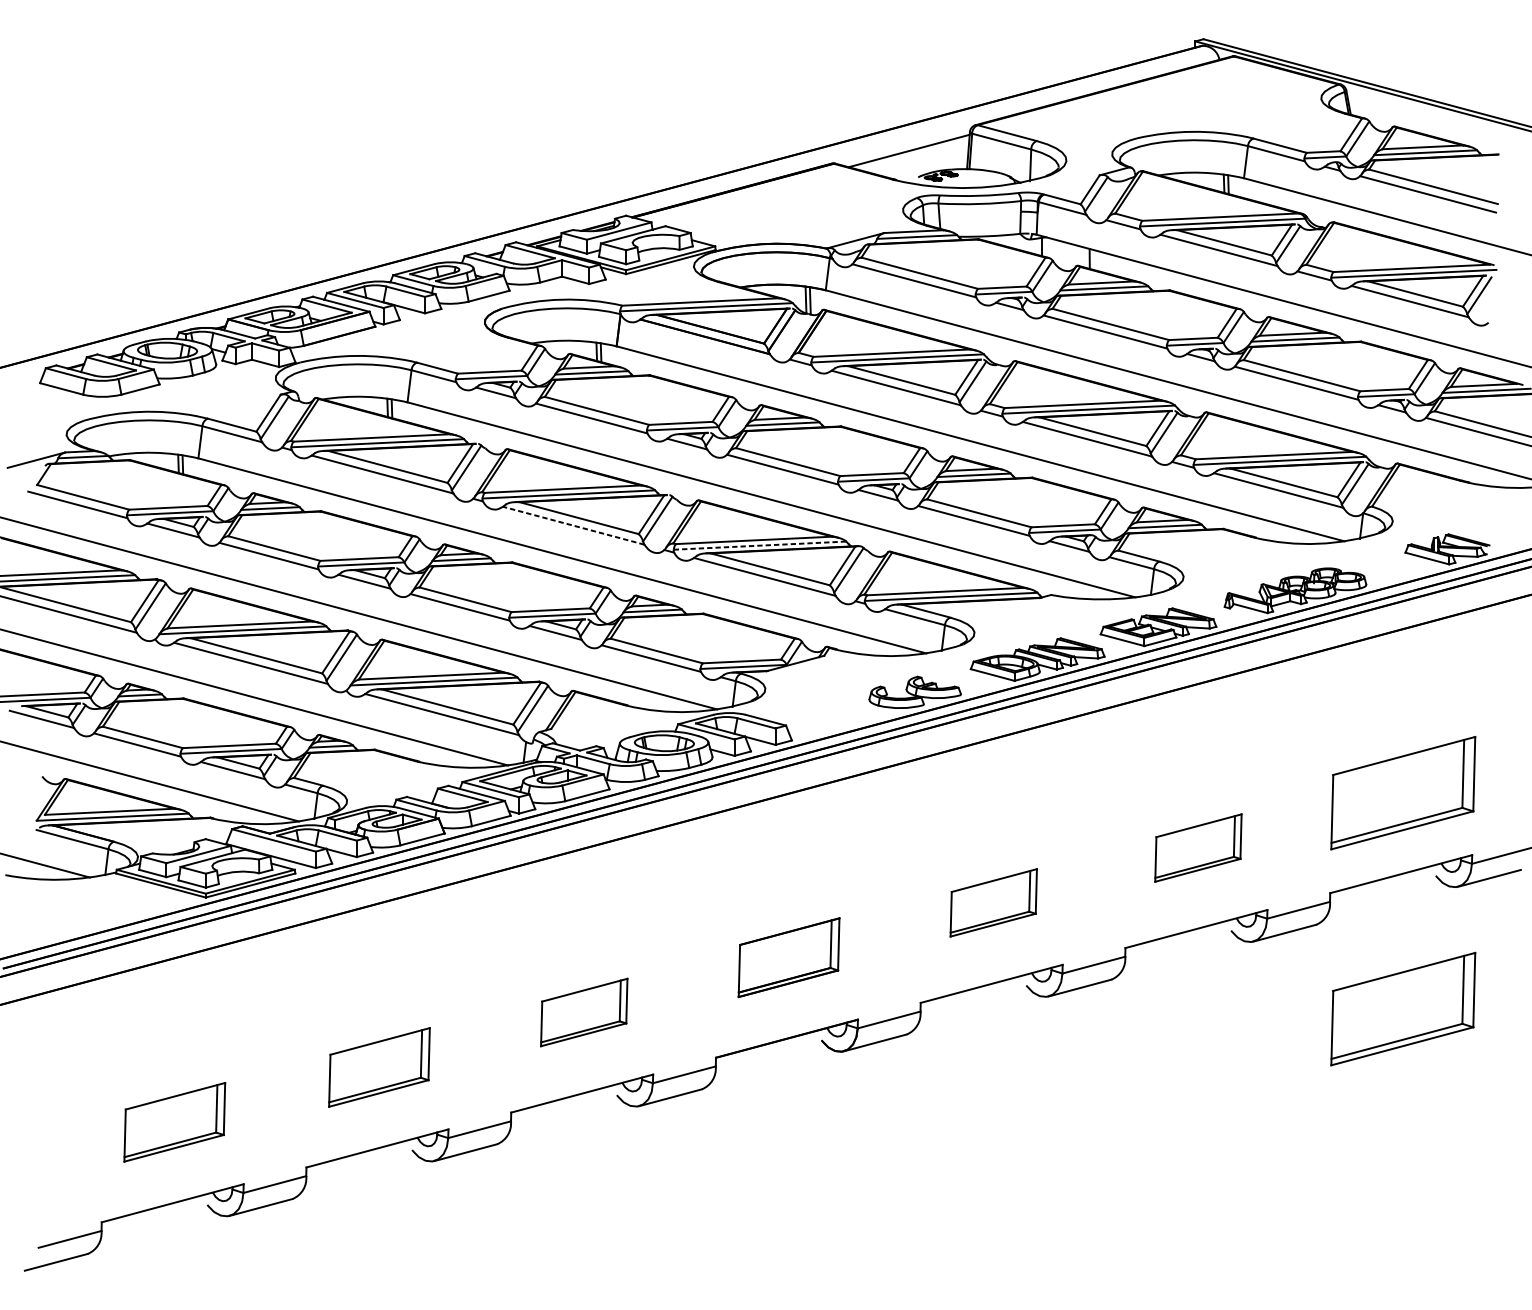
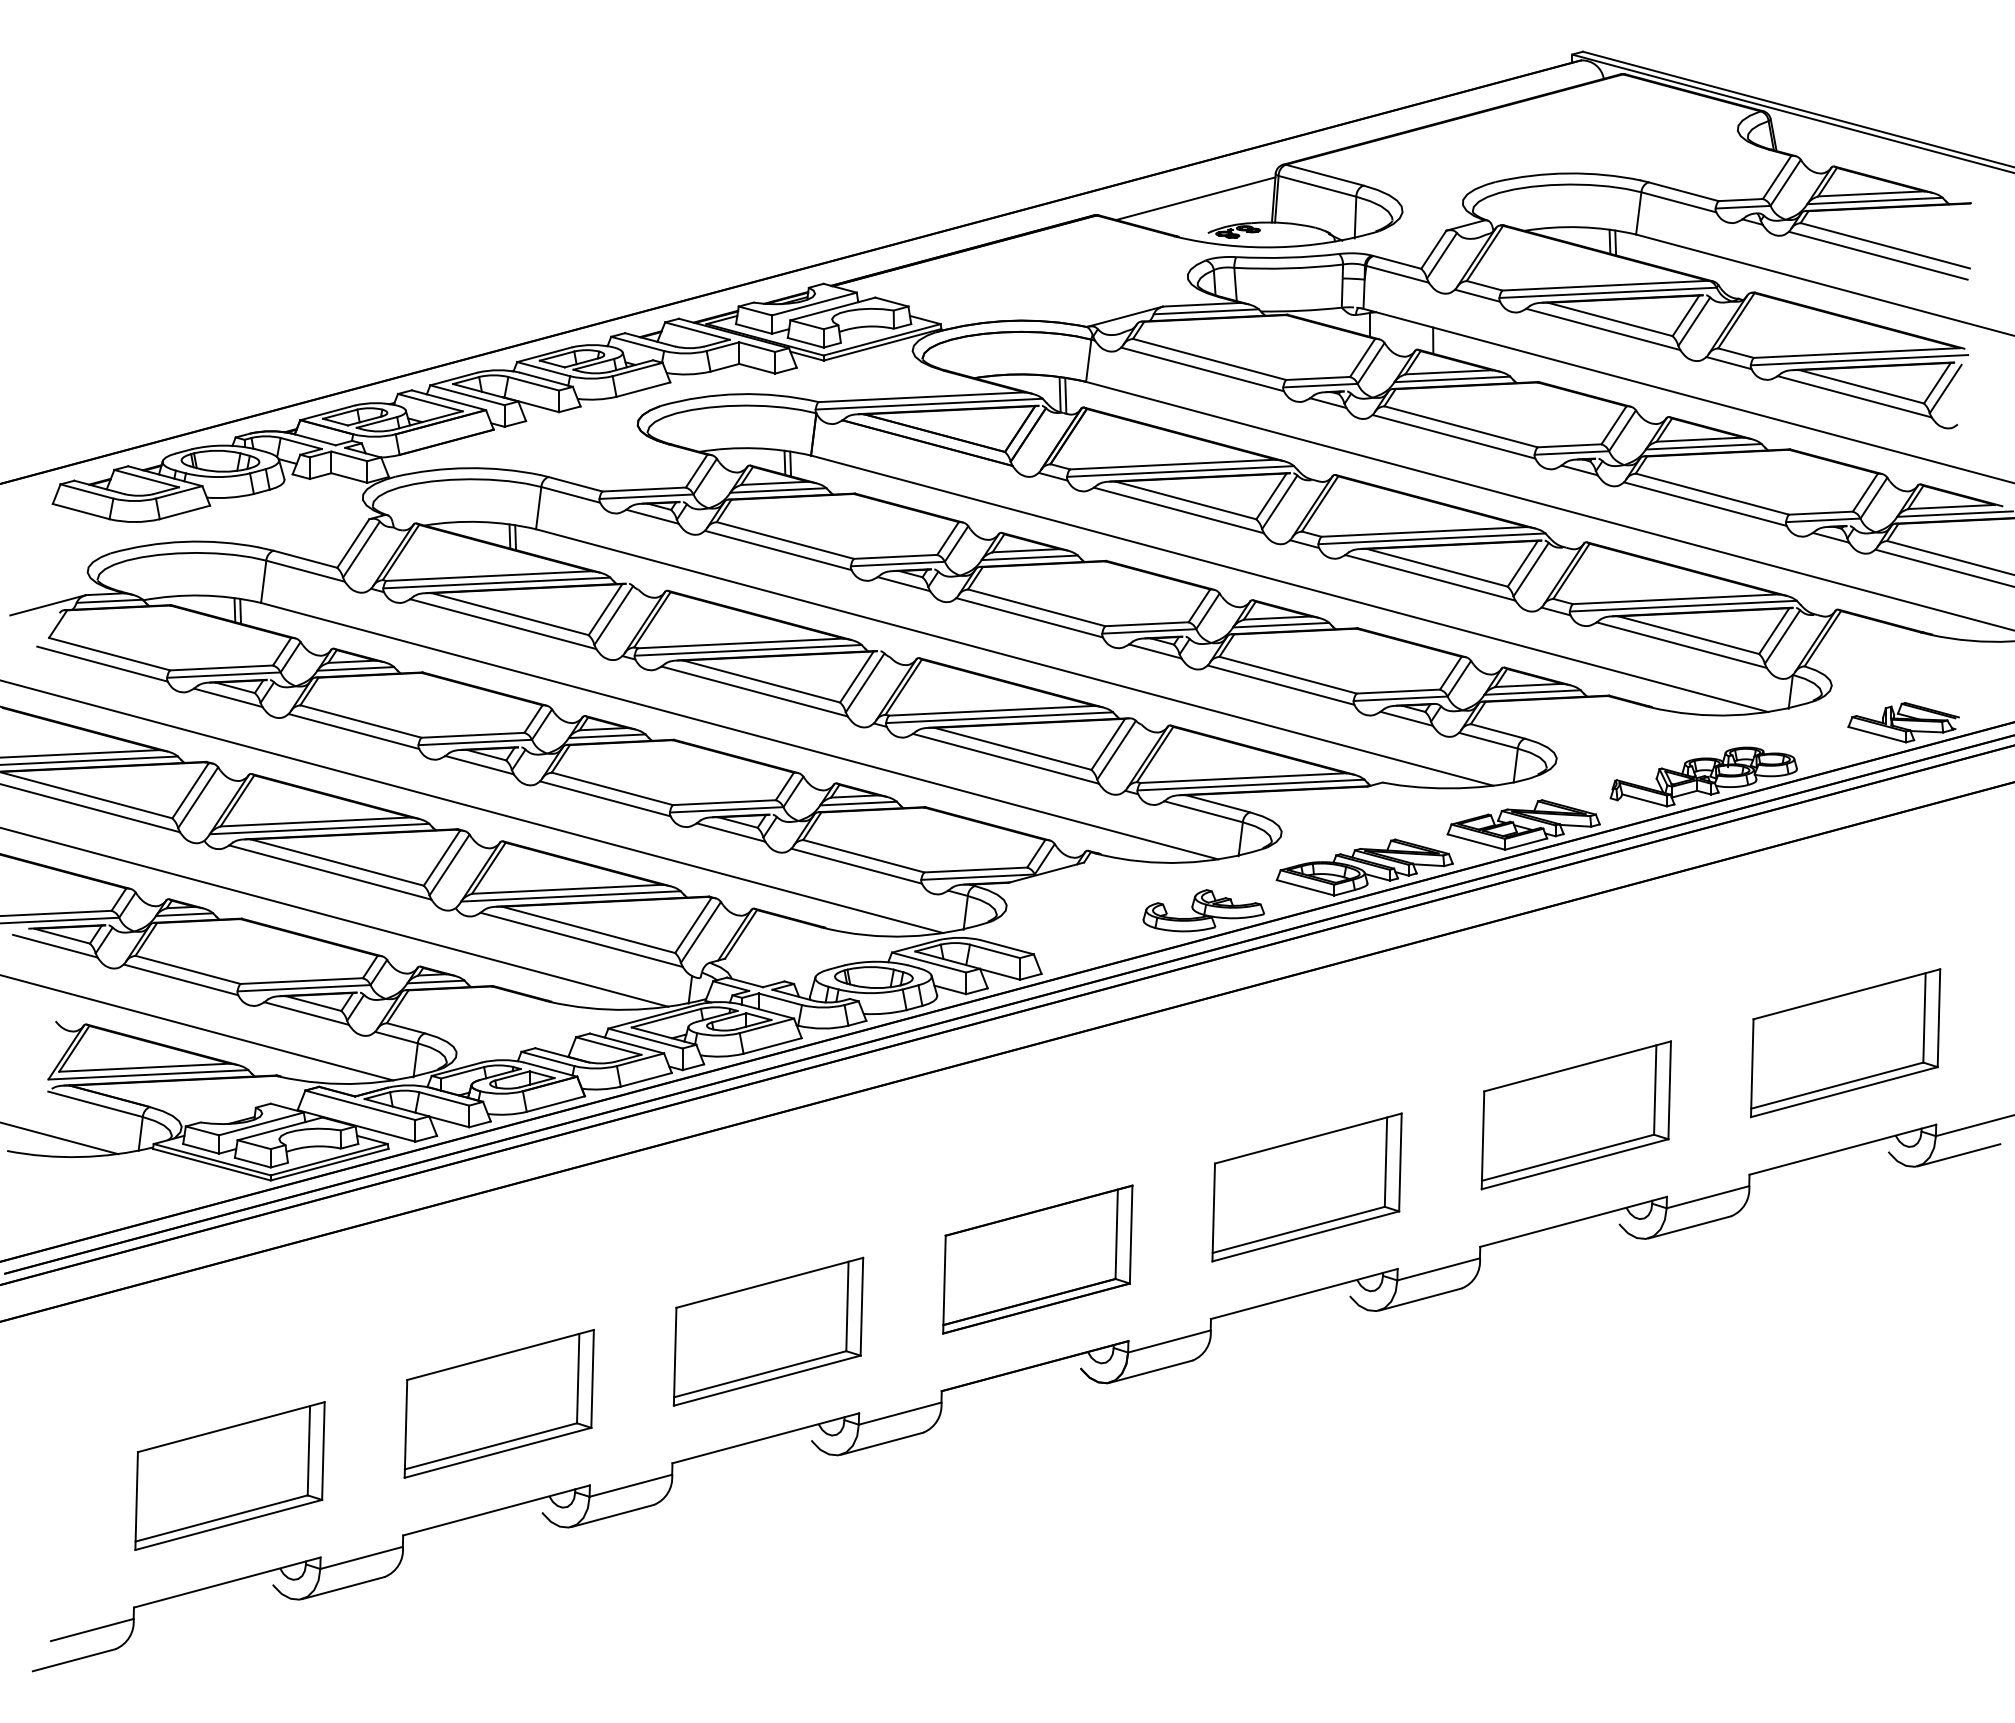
line: (573, 525) -> (754, 691), dashed -> solid
line: (759, 545) -> (999, 717), dashed -> solid
part: (1197, 848) -> (1575, 1115), size x1.67
part: (993, 902) -> (1306, 1187), size x1.67
part: (788, 957) -> (1037, 1259), size x1.43
part: (1403, 1009) -> (1845, 1327), removed
part: (584, 1012) -> (768, 1331), size x1.67
part: (378, 1067) -> (498, 1403), size x1.43
part: (174, 1121) -> (229, 1475), size x1.43

